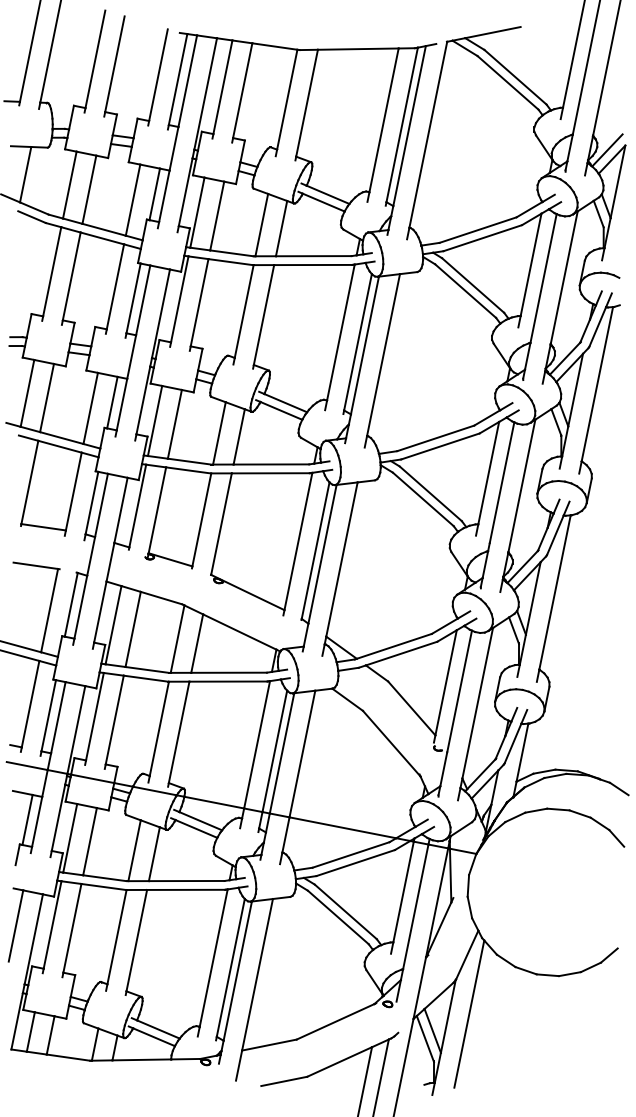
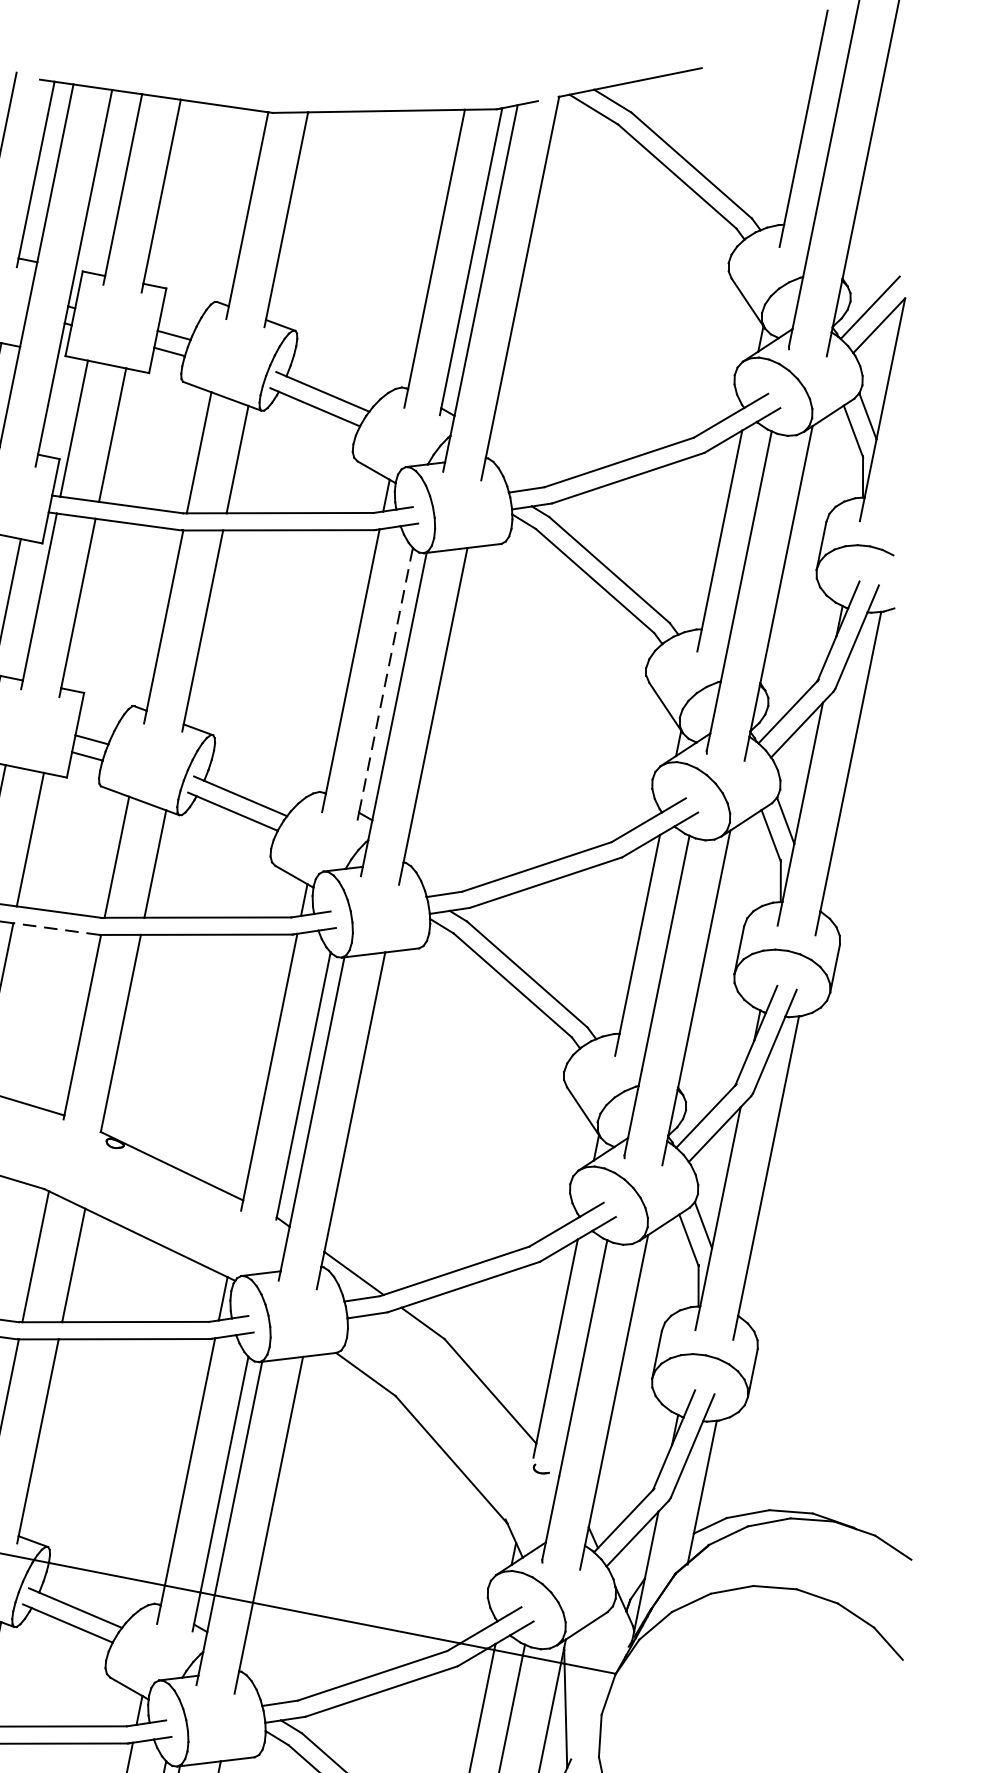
line: (358, 342) -> (386, 680), solid -> dashed
line: (187, 470) -> (54, 929), solid -> dashed

